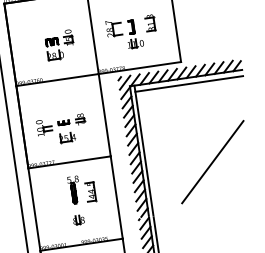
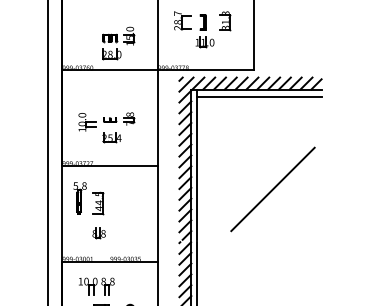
part: (59, 45) -> (118, 43), moved
part: (84, 184) -> (92, 193), moved
part: (78, 220) -> (98, 233), moved

